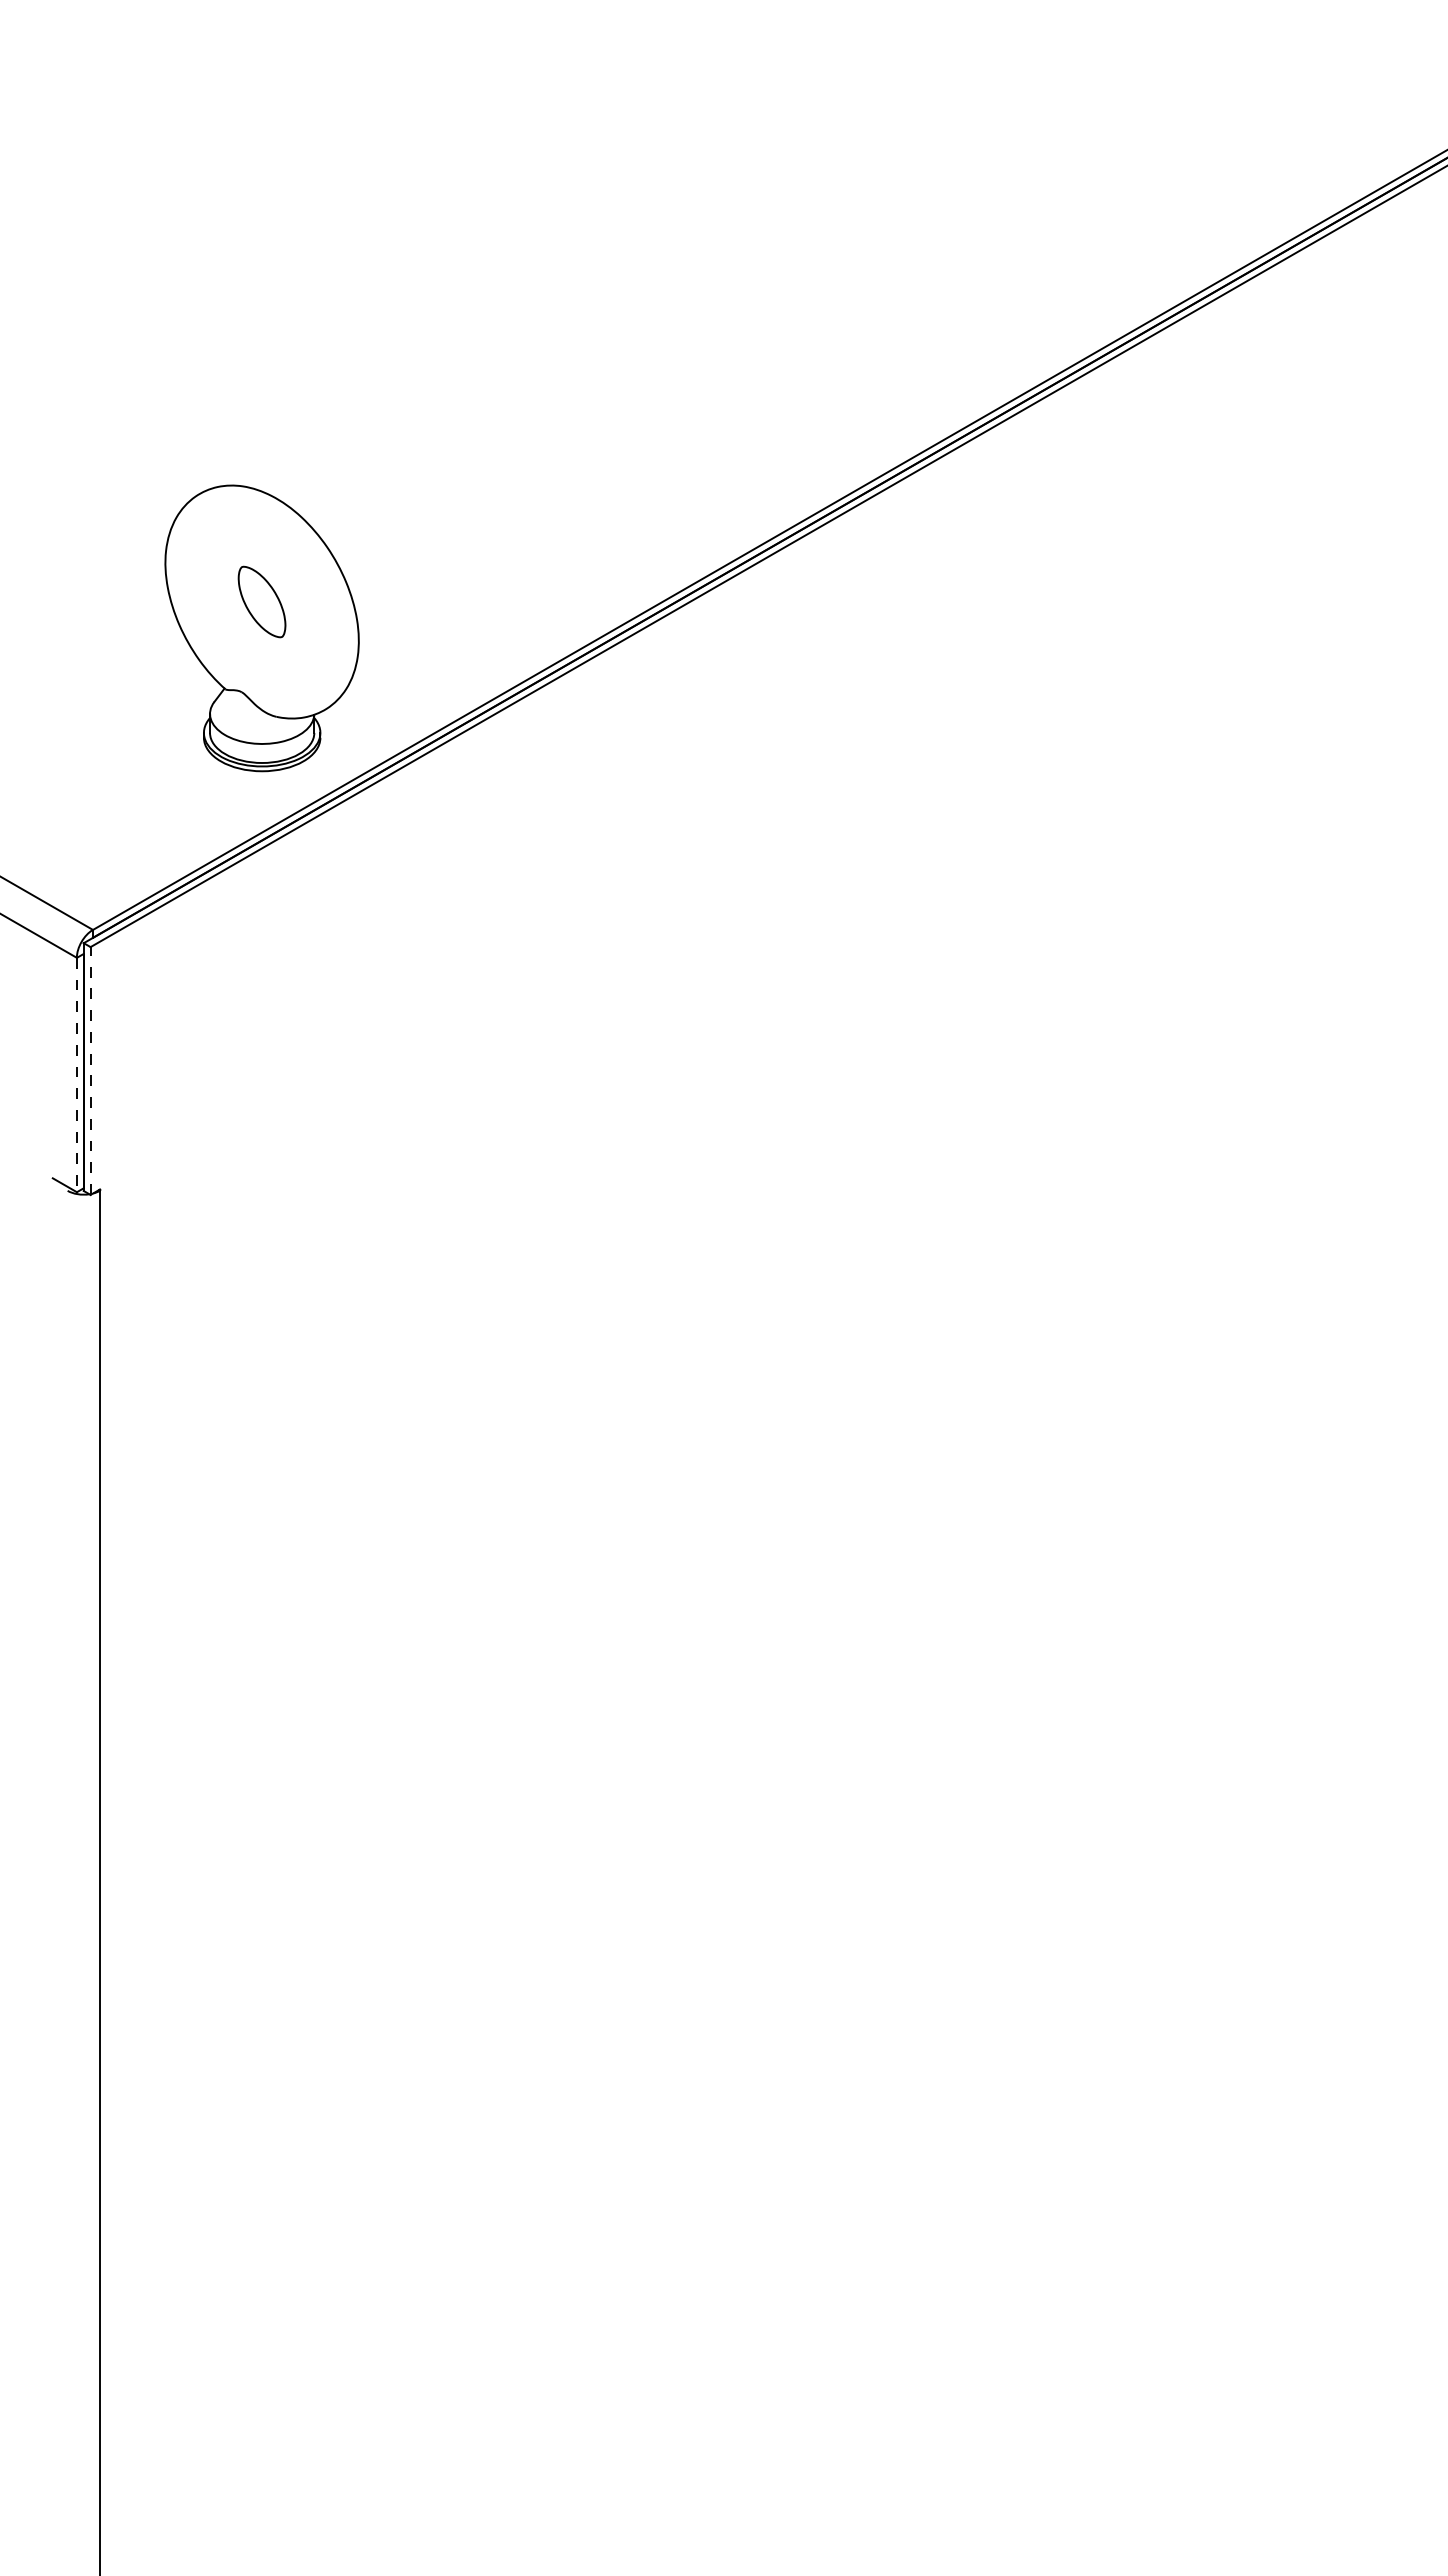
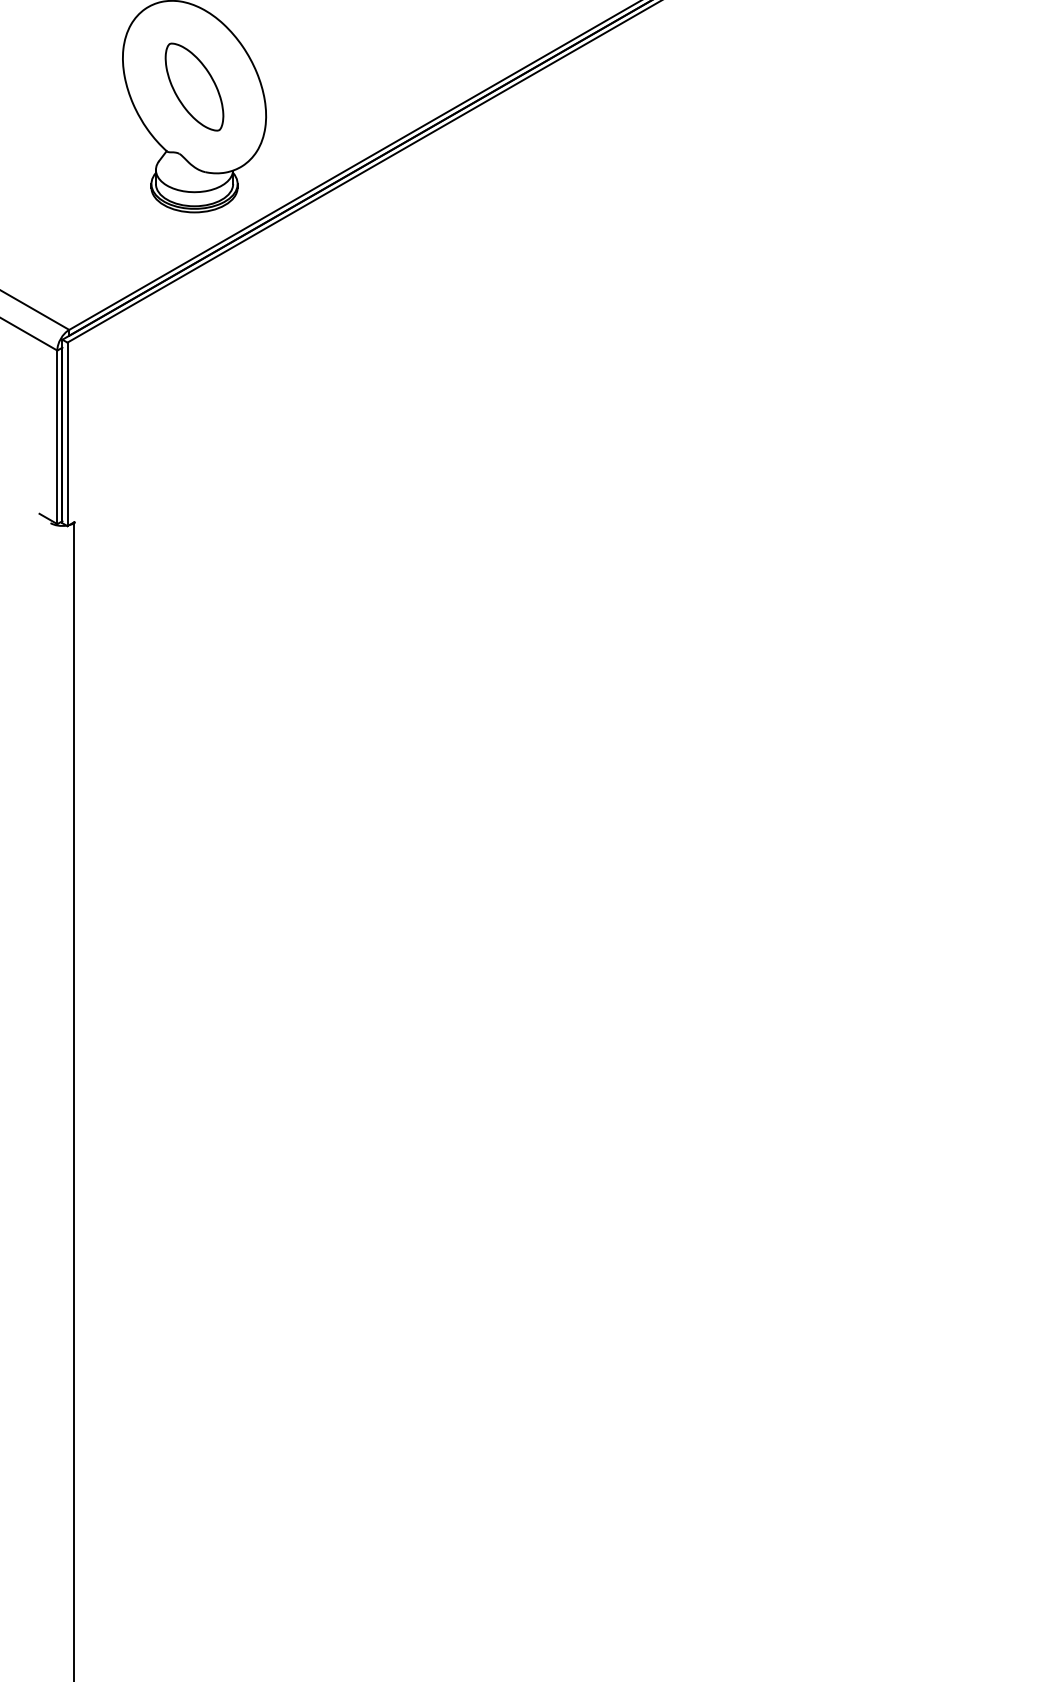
part: (261, 601) -> (194, 86), size x1.67
line: (90, 1071) -> (67, 434), dashed -> solid
line: (76, 1075) -> (57, 437), dashed -> solid

